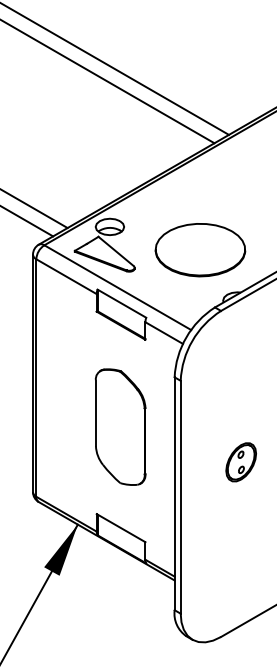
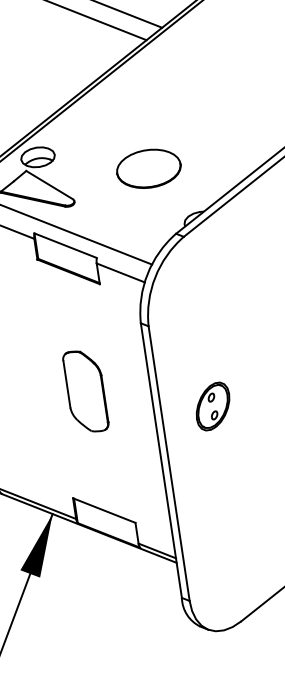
part: (200, 250) -> (148, 169), size x0.6
part: (120, 426) -> (85, 390), size x0.6
part: (240, 462) -> (212, 406), moved

